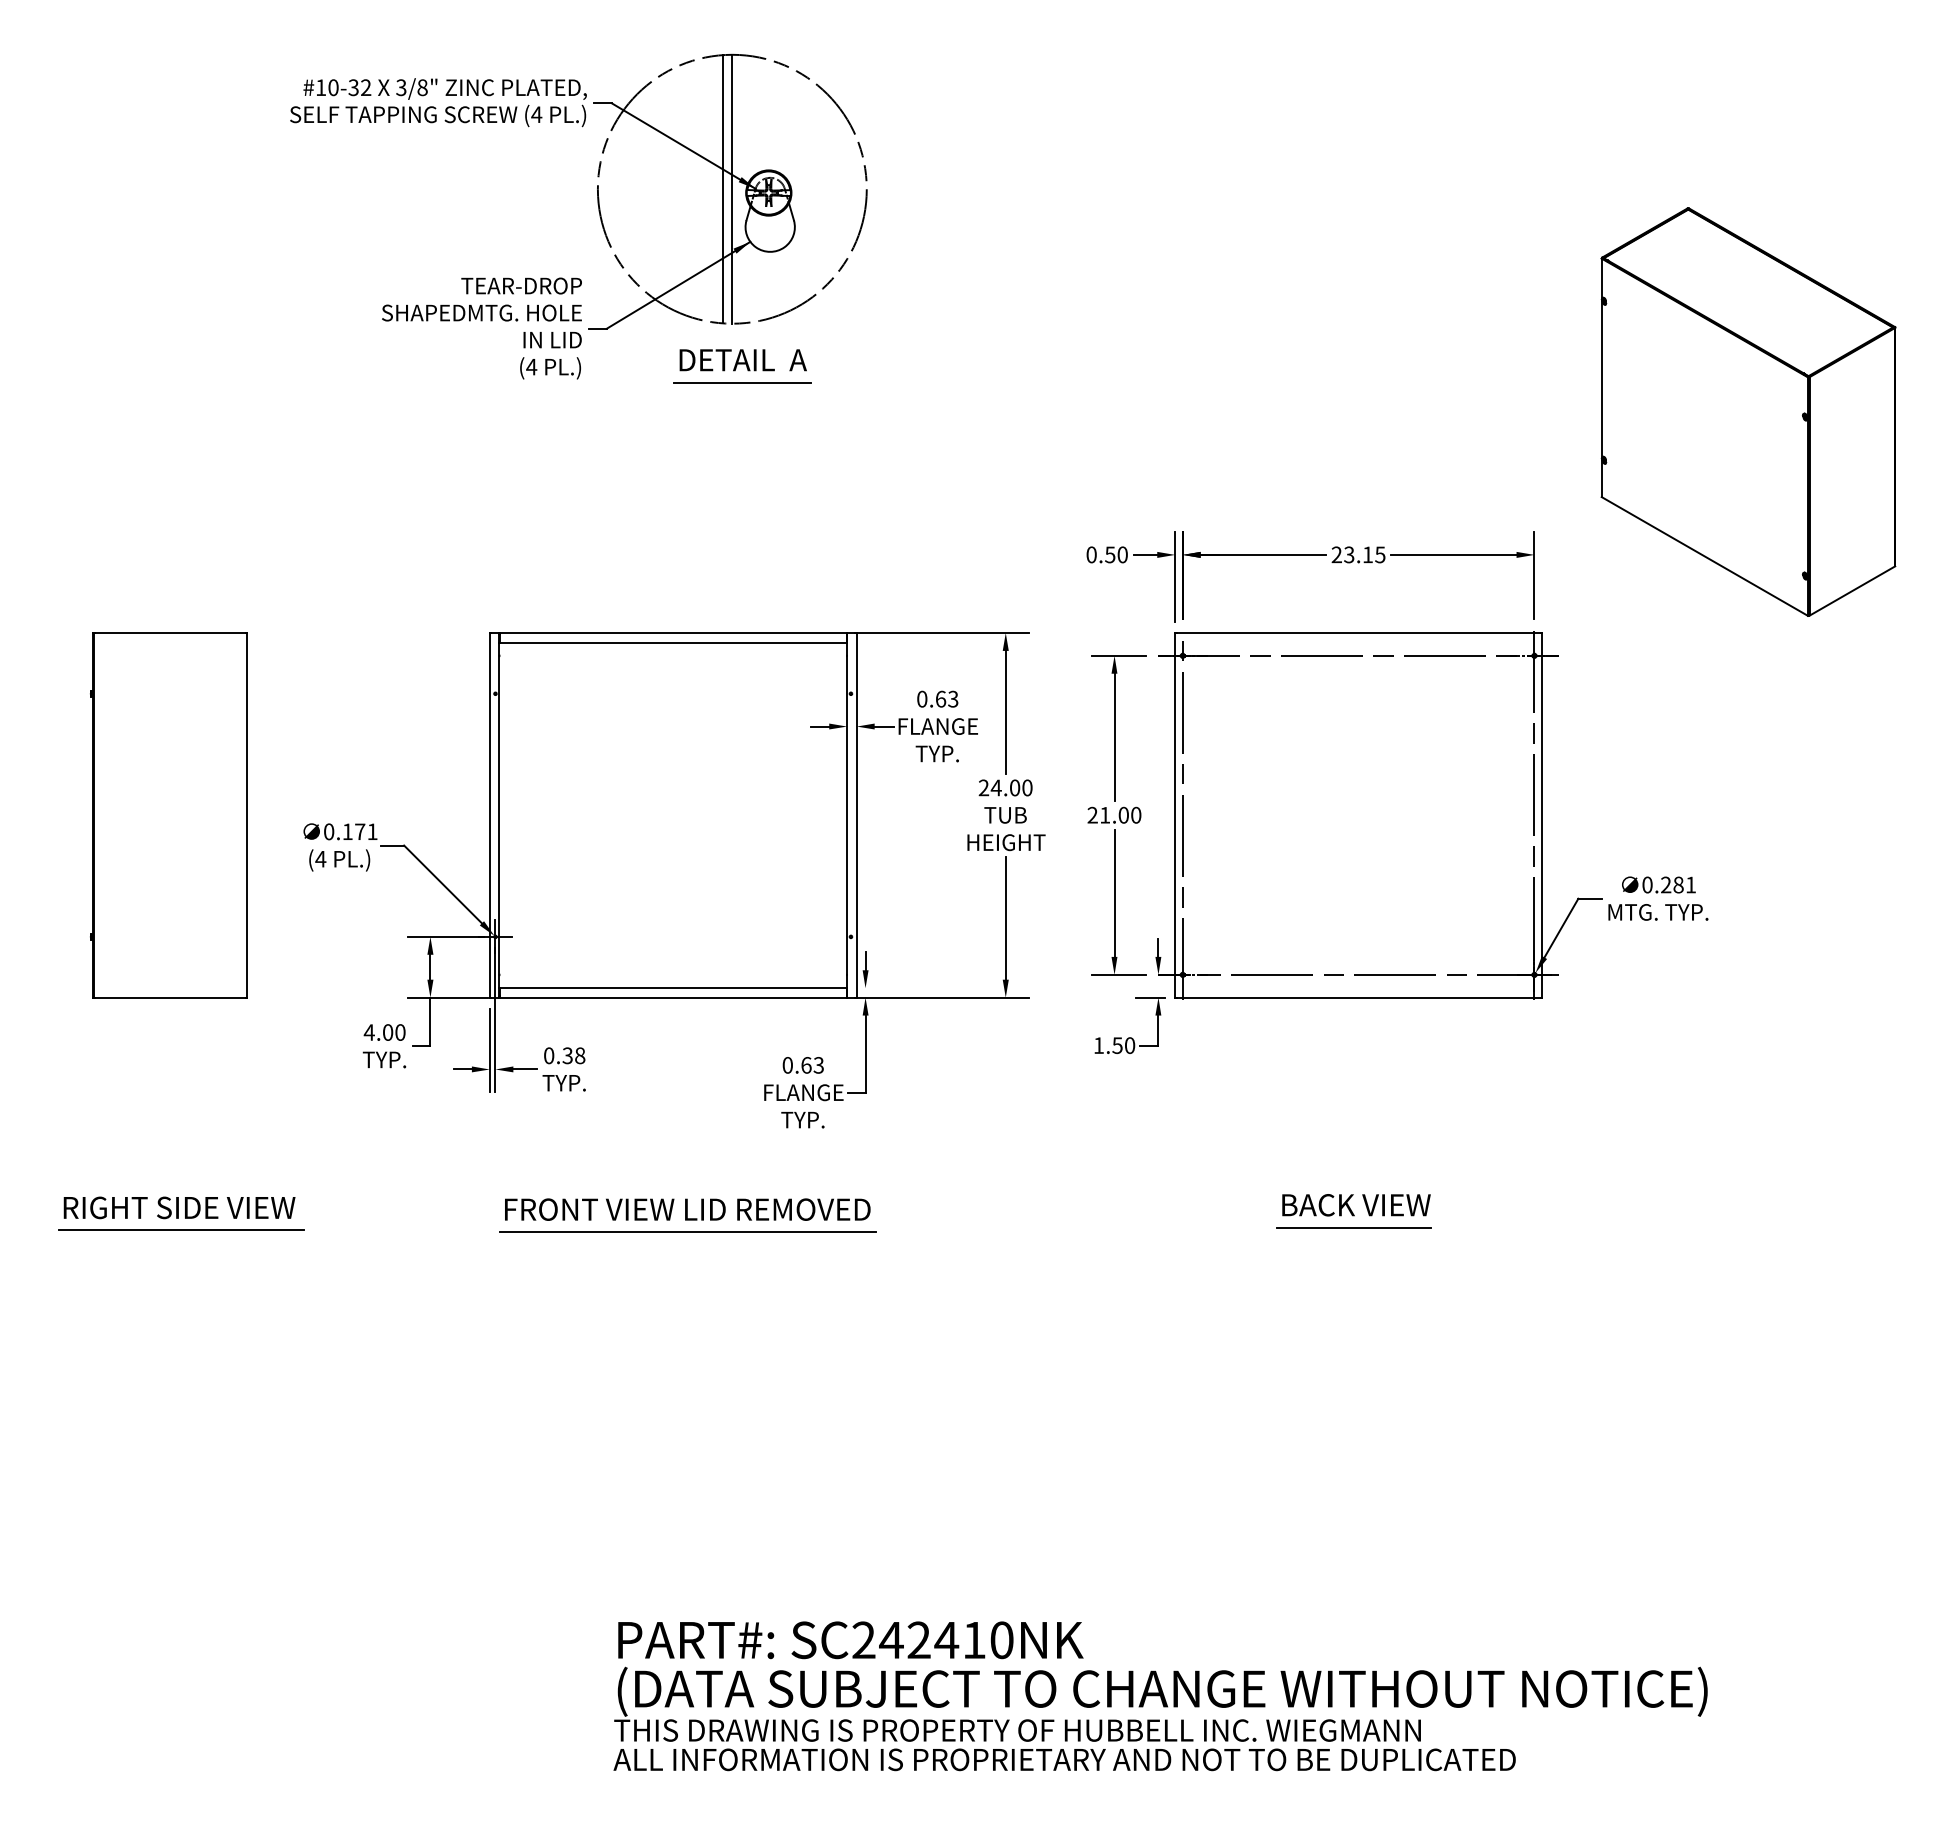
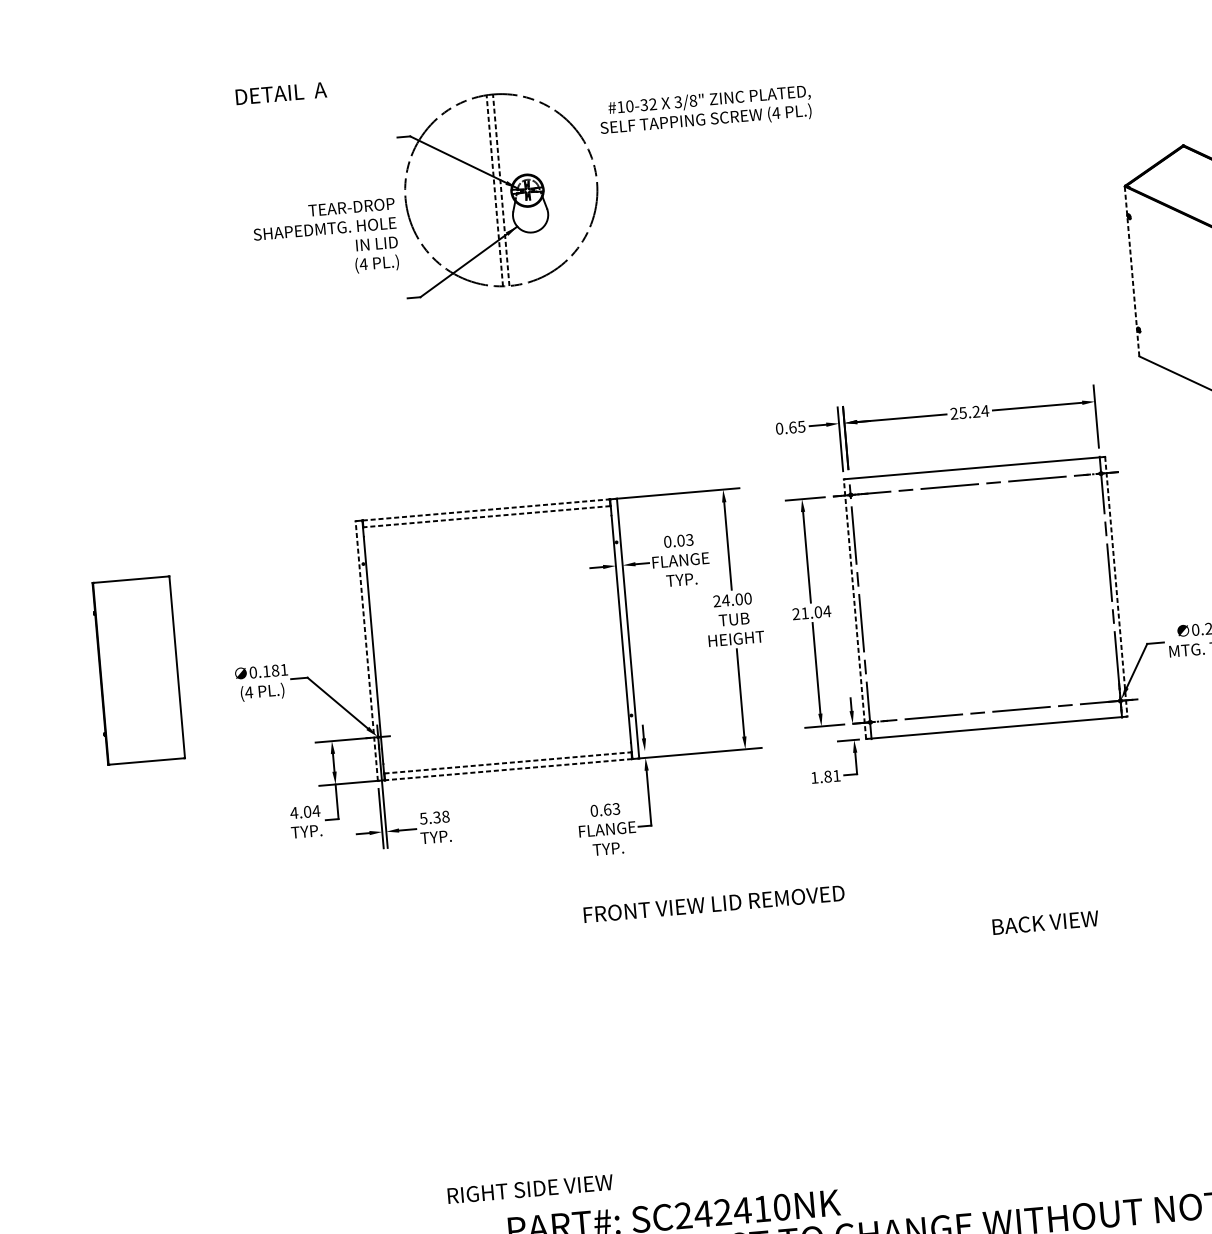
text: (438, 102) -> (705, 110), moved
line: (723, 188) -> (494, 190), solid -> dashed
line: (732, 188) -> (501, 189), solid -> dashed
text: (481, 328) -> (325, 239), moved
text: (742, 360) -> (280, 93), moved
line: (1601, 377) -> (1131, 271), solid -> dashed
line: (742, 382) -> (520, 327), removed
text: (1116, 554) -> (797, 426), 0.50 -> 0.65
text: (1364, 554) -> (973, 411), 23.15 -> 25.24
line: (673, 633) -> (486, 510), solid -> dashed
line: (672, 642) -> (486, 516), solid -> dashed
text: (940, 698) -> (680, 540), 0.63 -> 0.03
line: (489, 814) -> (366, 650), solid -> dashed
text: (1135, 814) -> (826, 610), 21.00 -> 21.04
line: (1175, 814) -> (855, 608), solid -> dashed
part: (168, 815) -> (137, 670), size x0.7
line: (1542, 815) -> (1116, 586), solid -> dashed
text: (360, 831) -> (275, 670), 0.171 -> 0.181
line: (673, 988) -> (508, 763), solid -> dashed
line: (672, 997) -> (508, 769), solid -> dashed
text: (399, 1032) -> (315, 811), 4.00 -> 4.04
text: (1123, 1045) -> (832, 776), 1.50 -> 1.81
text: (548, 1055) -> (423, 818), 0.38 -> 5.38
text: (1356, 1205) -> (1045, 922), moved
text: (179, 1207) -> (530, 1188), moved
text: (687, 1209) -> (714, 904), moved
line: (1354, 1227) -> (1007, 891), removed
line: (180, 1230) -> (171, 965), removed
line: (687, 1231) -> (533, 935), removed

